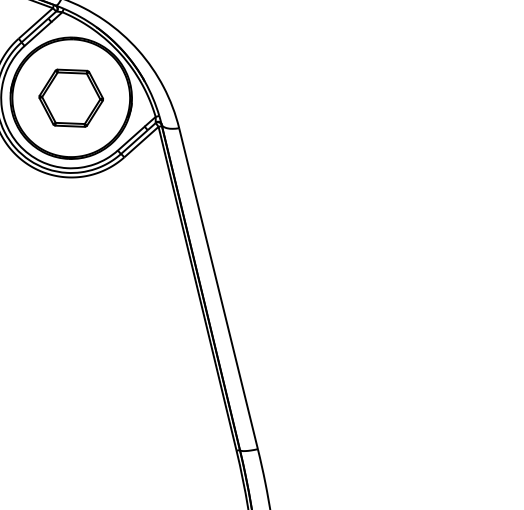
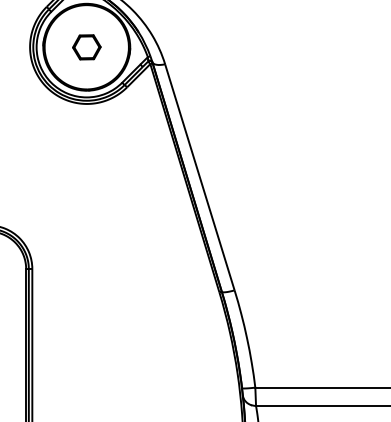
part: (70, 98) -> (86, 47), size x0.6

